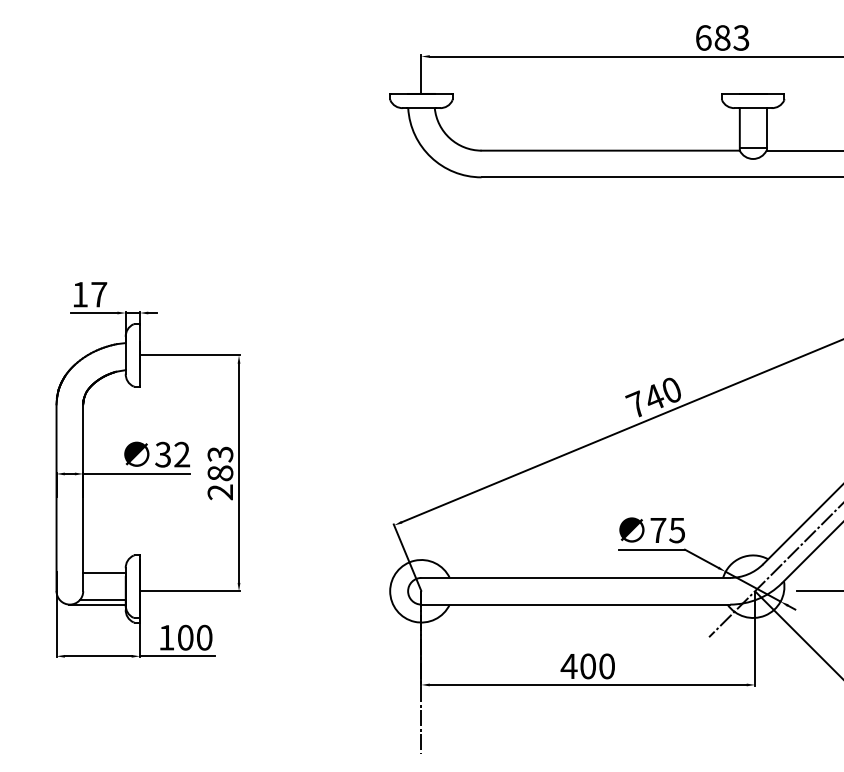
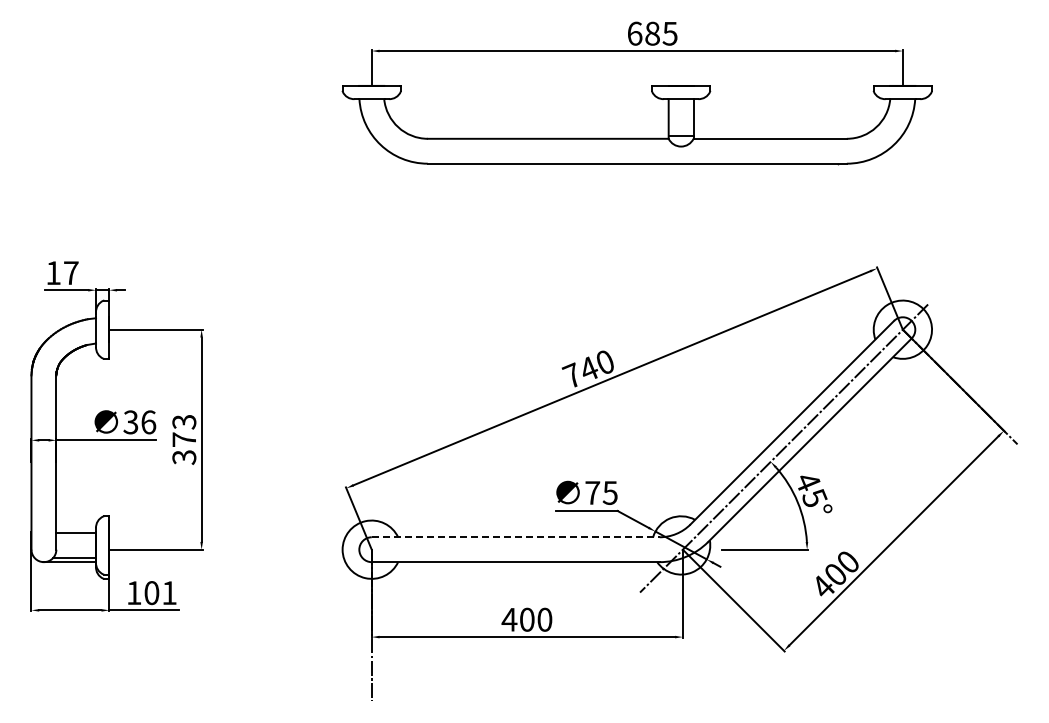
text: (741, 37) -> (670, 33), 683 -> 685
text: (182, 454) -> (148, 422), 32 -> 36
text: (220, 482) -> (184, 448), 283 -> 373
line: (575, 578) -> (515, 537), solid -> dashed
text: (204, 638) -> (169, 593), 100 -> 101

